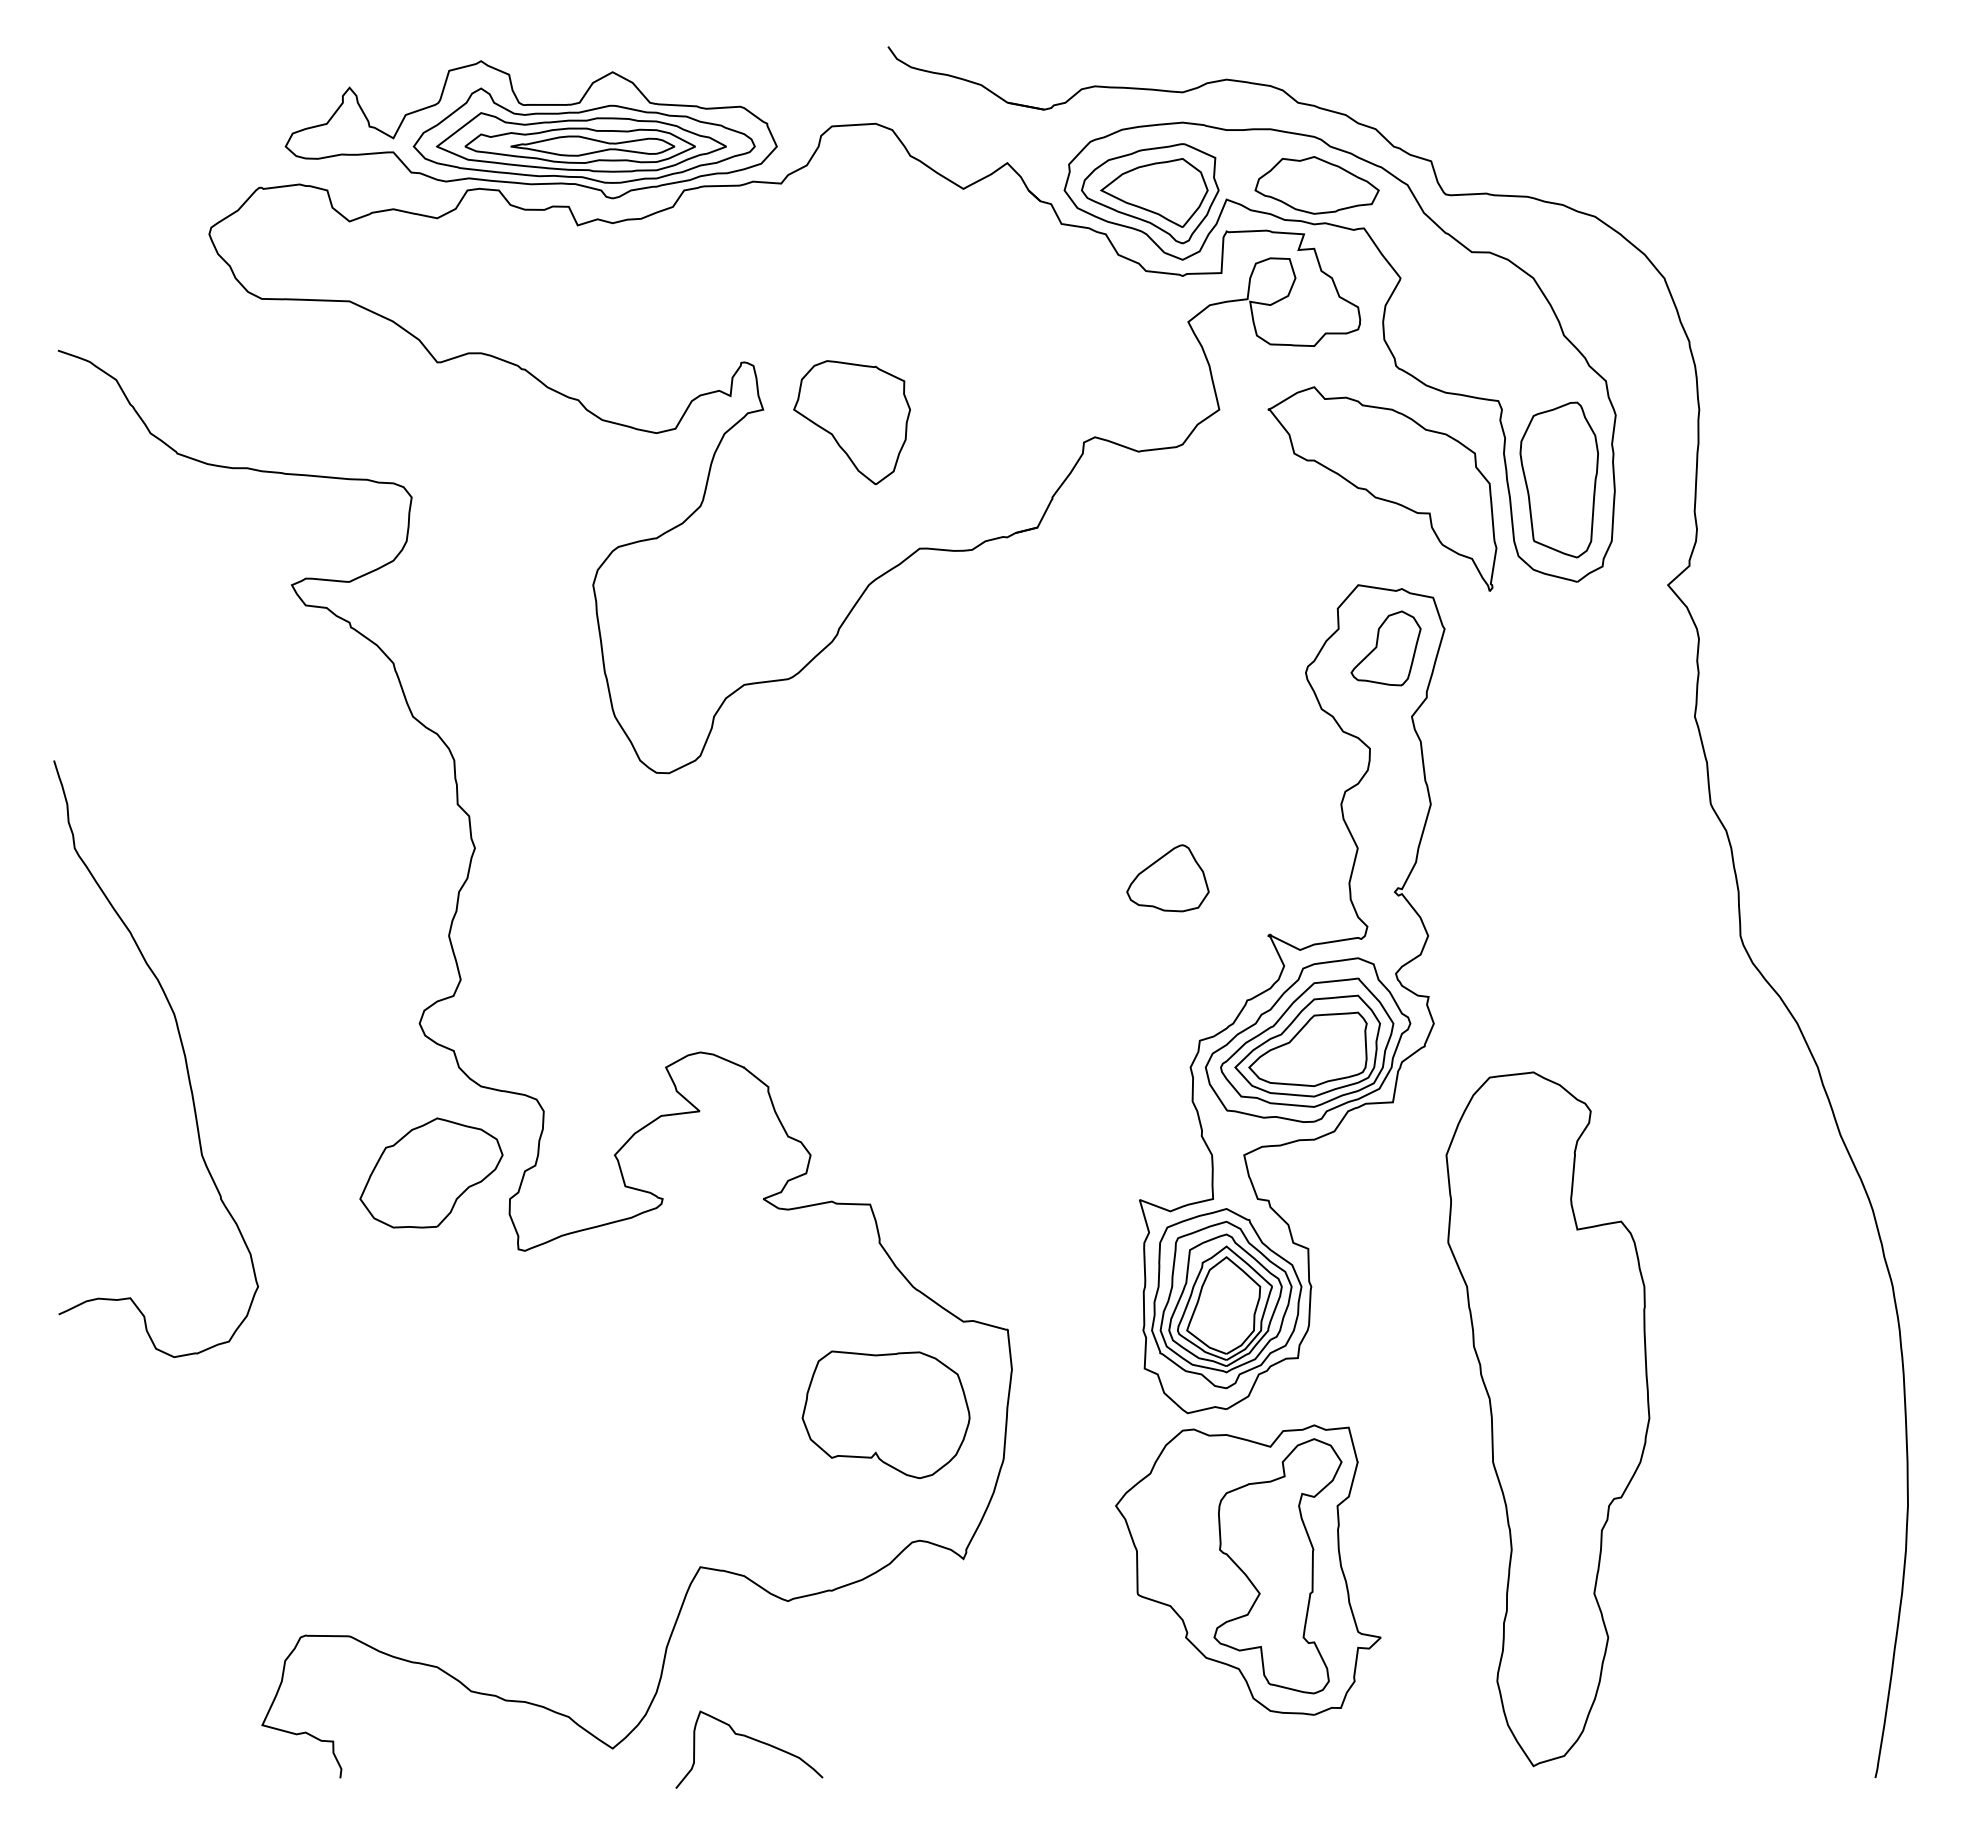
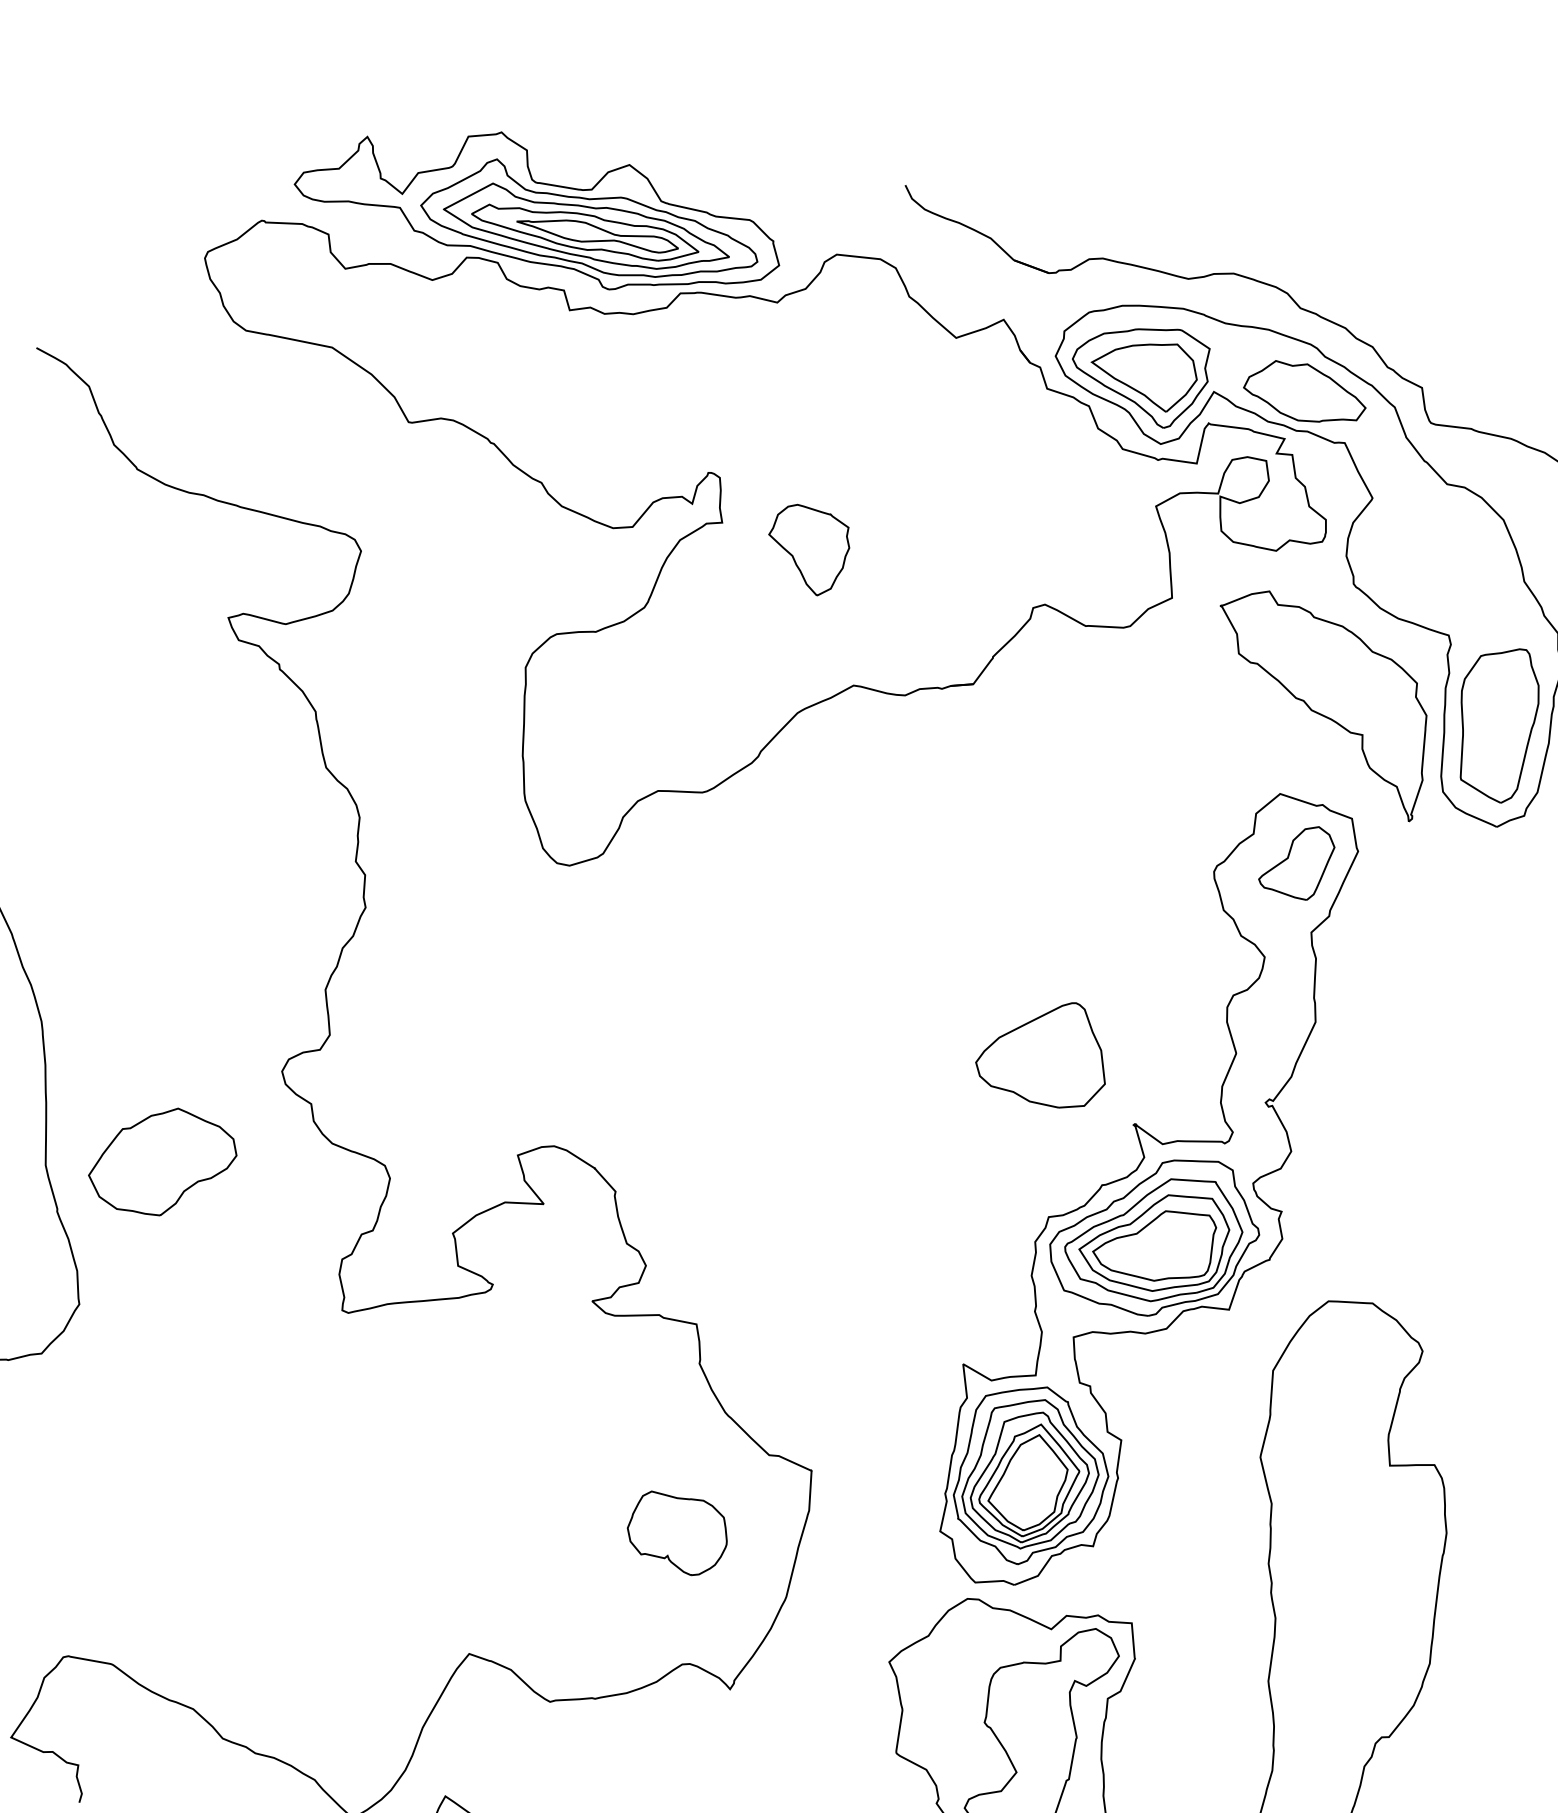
part: (851, 422) -> (807, 549), size x0.7
part: (1167, 878) -> (1043, 1051), size x1.6
part: (431, 1172) -> (163, 1160), moved
part: (885, 1414) -> (677, 1533), size x0.6

